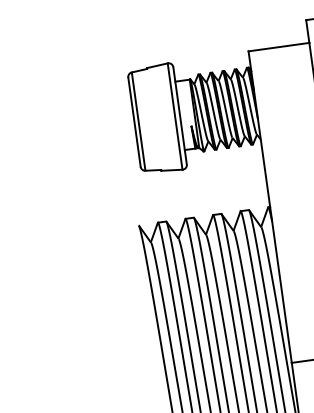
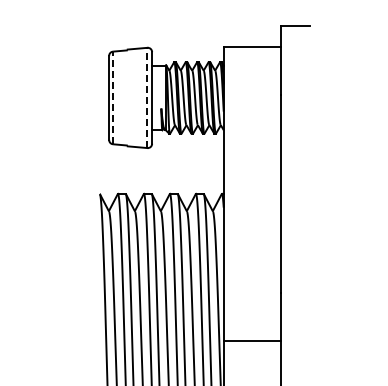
line: (175, 116) -> (147, 97), solid -> dashed
line: (139, 121) -> (113, 97), solid -> dashed

